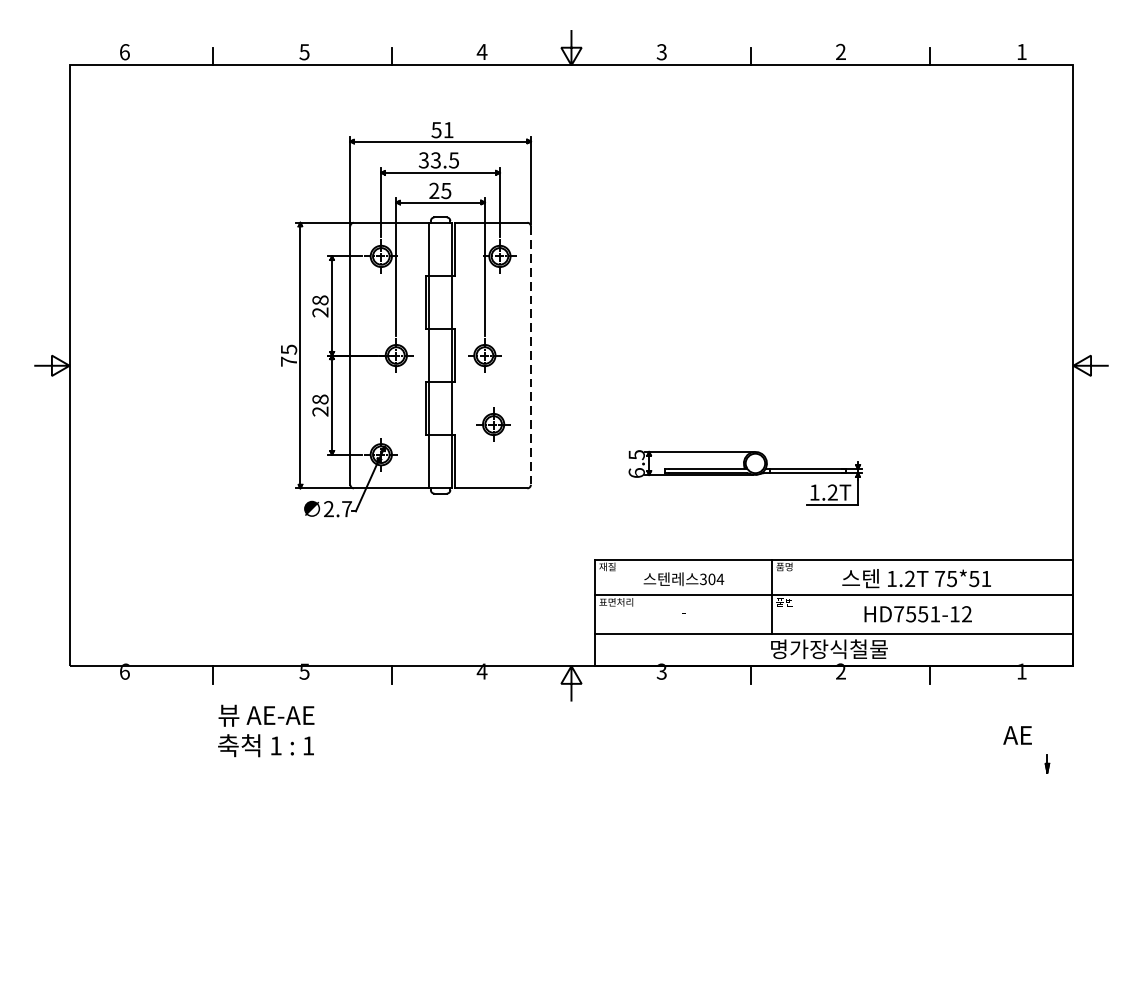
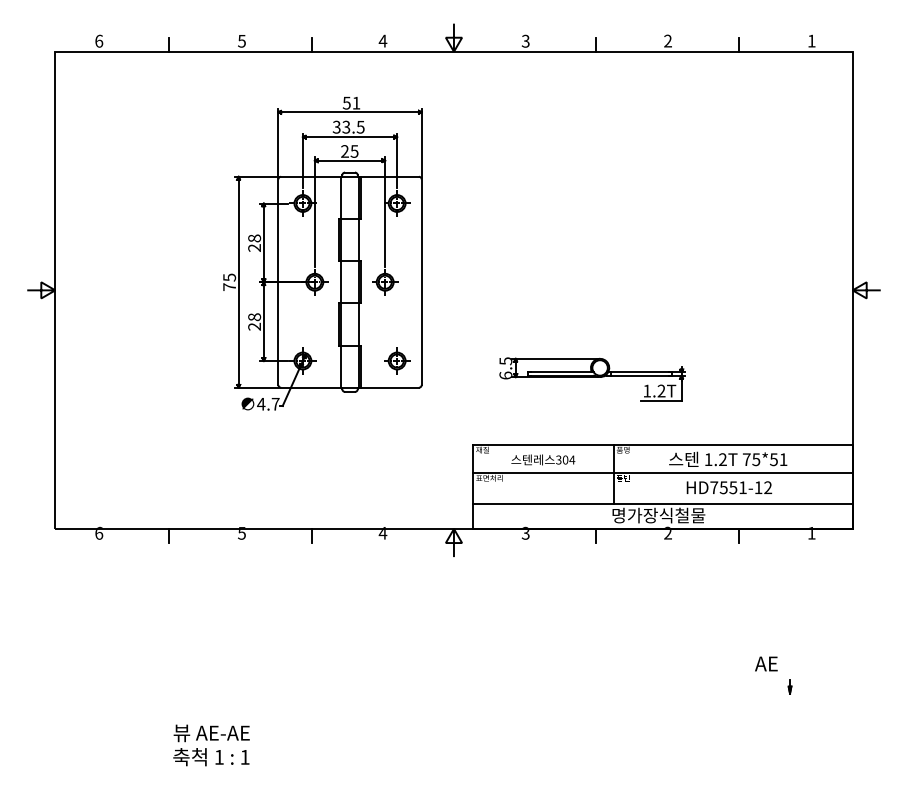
line: (530, 355) -> (421, 282), dashed -> solid
part: (494, 423) -> (397, 360), moved
text: (329, 508) -> (261, 403), 2.7 -> 4.7
text: (266, 731) -> (211, 745), moved
part: (1026, 749) -> (773, 675), moved

